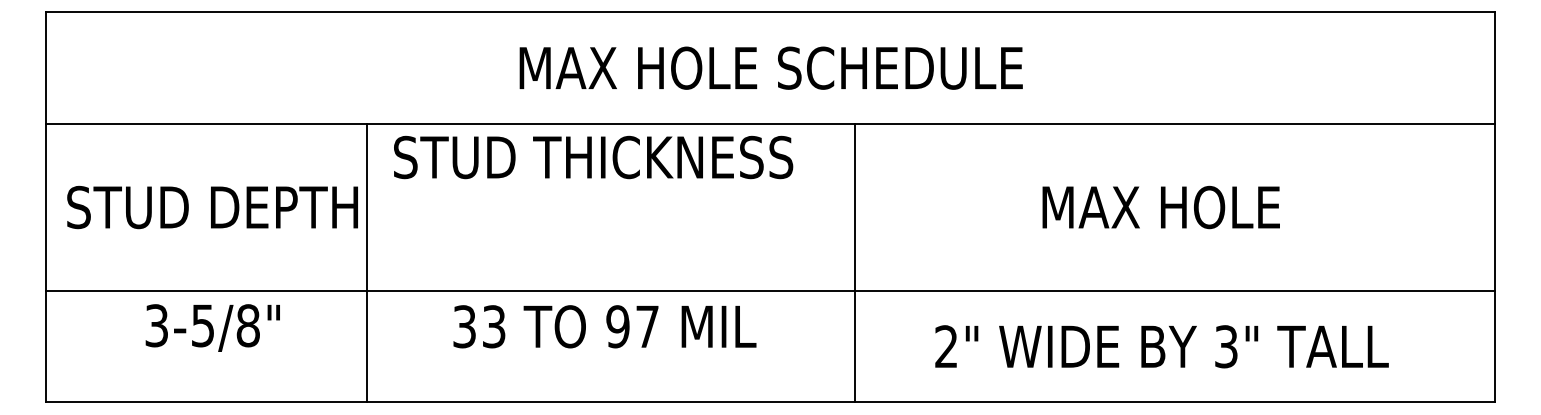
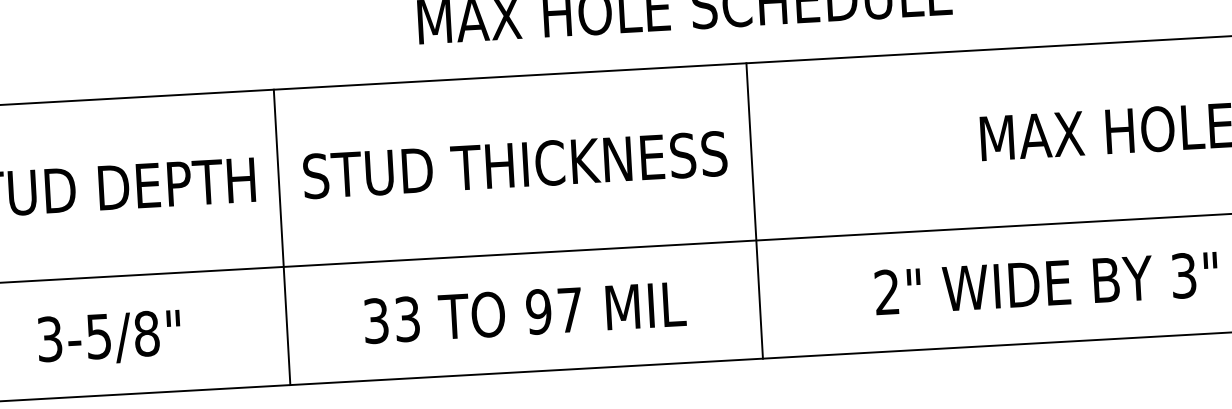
text: (593, 157) -> (515, 165), moved
line: (366, 262) -> (282, 236), moved
line: (855, 262) -> (754, 210), moved
text: (604, 326) -> (524, 312), moved
text: (212, 327) -> (109, 337), moved

